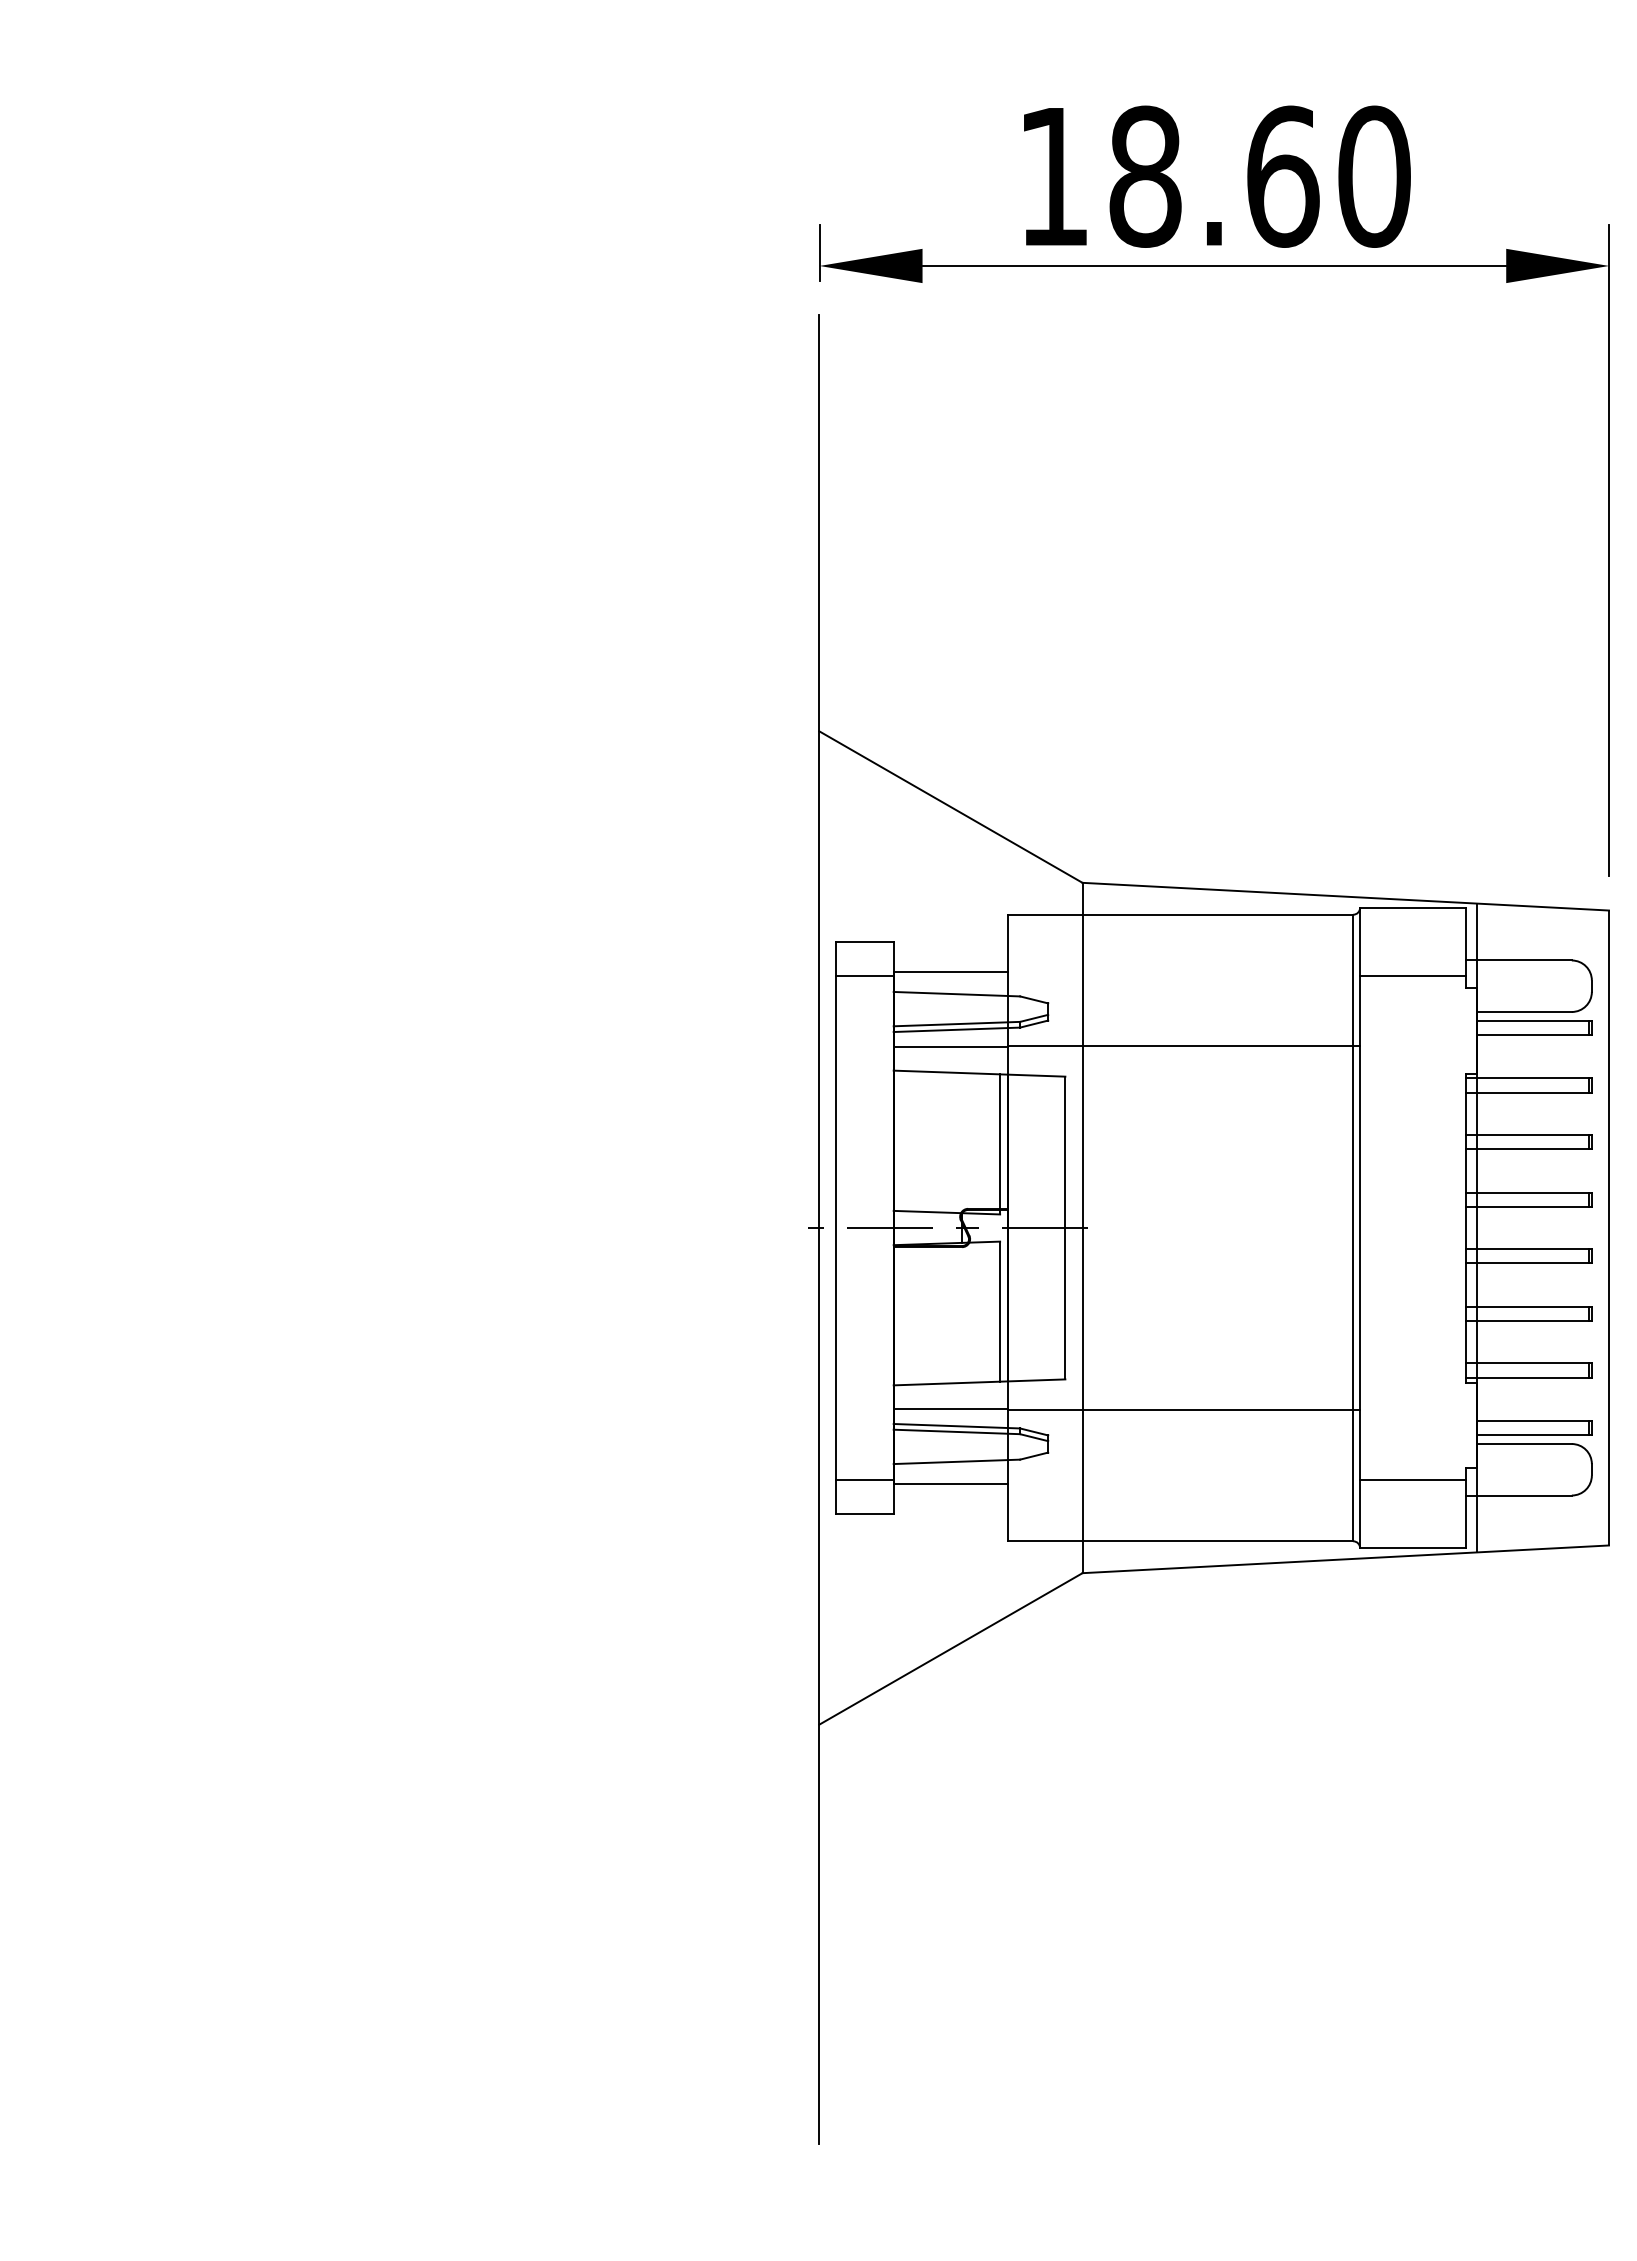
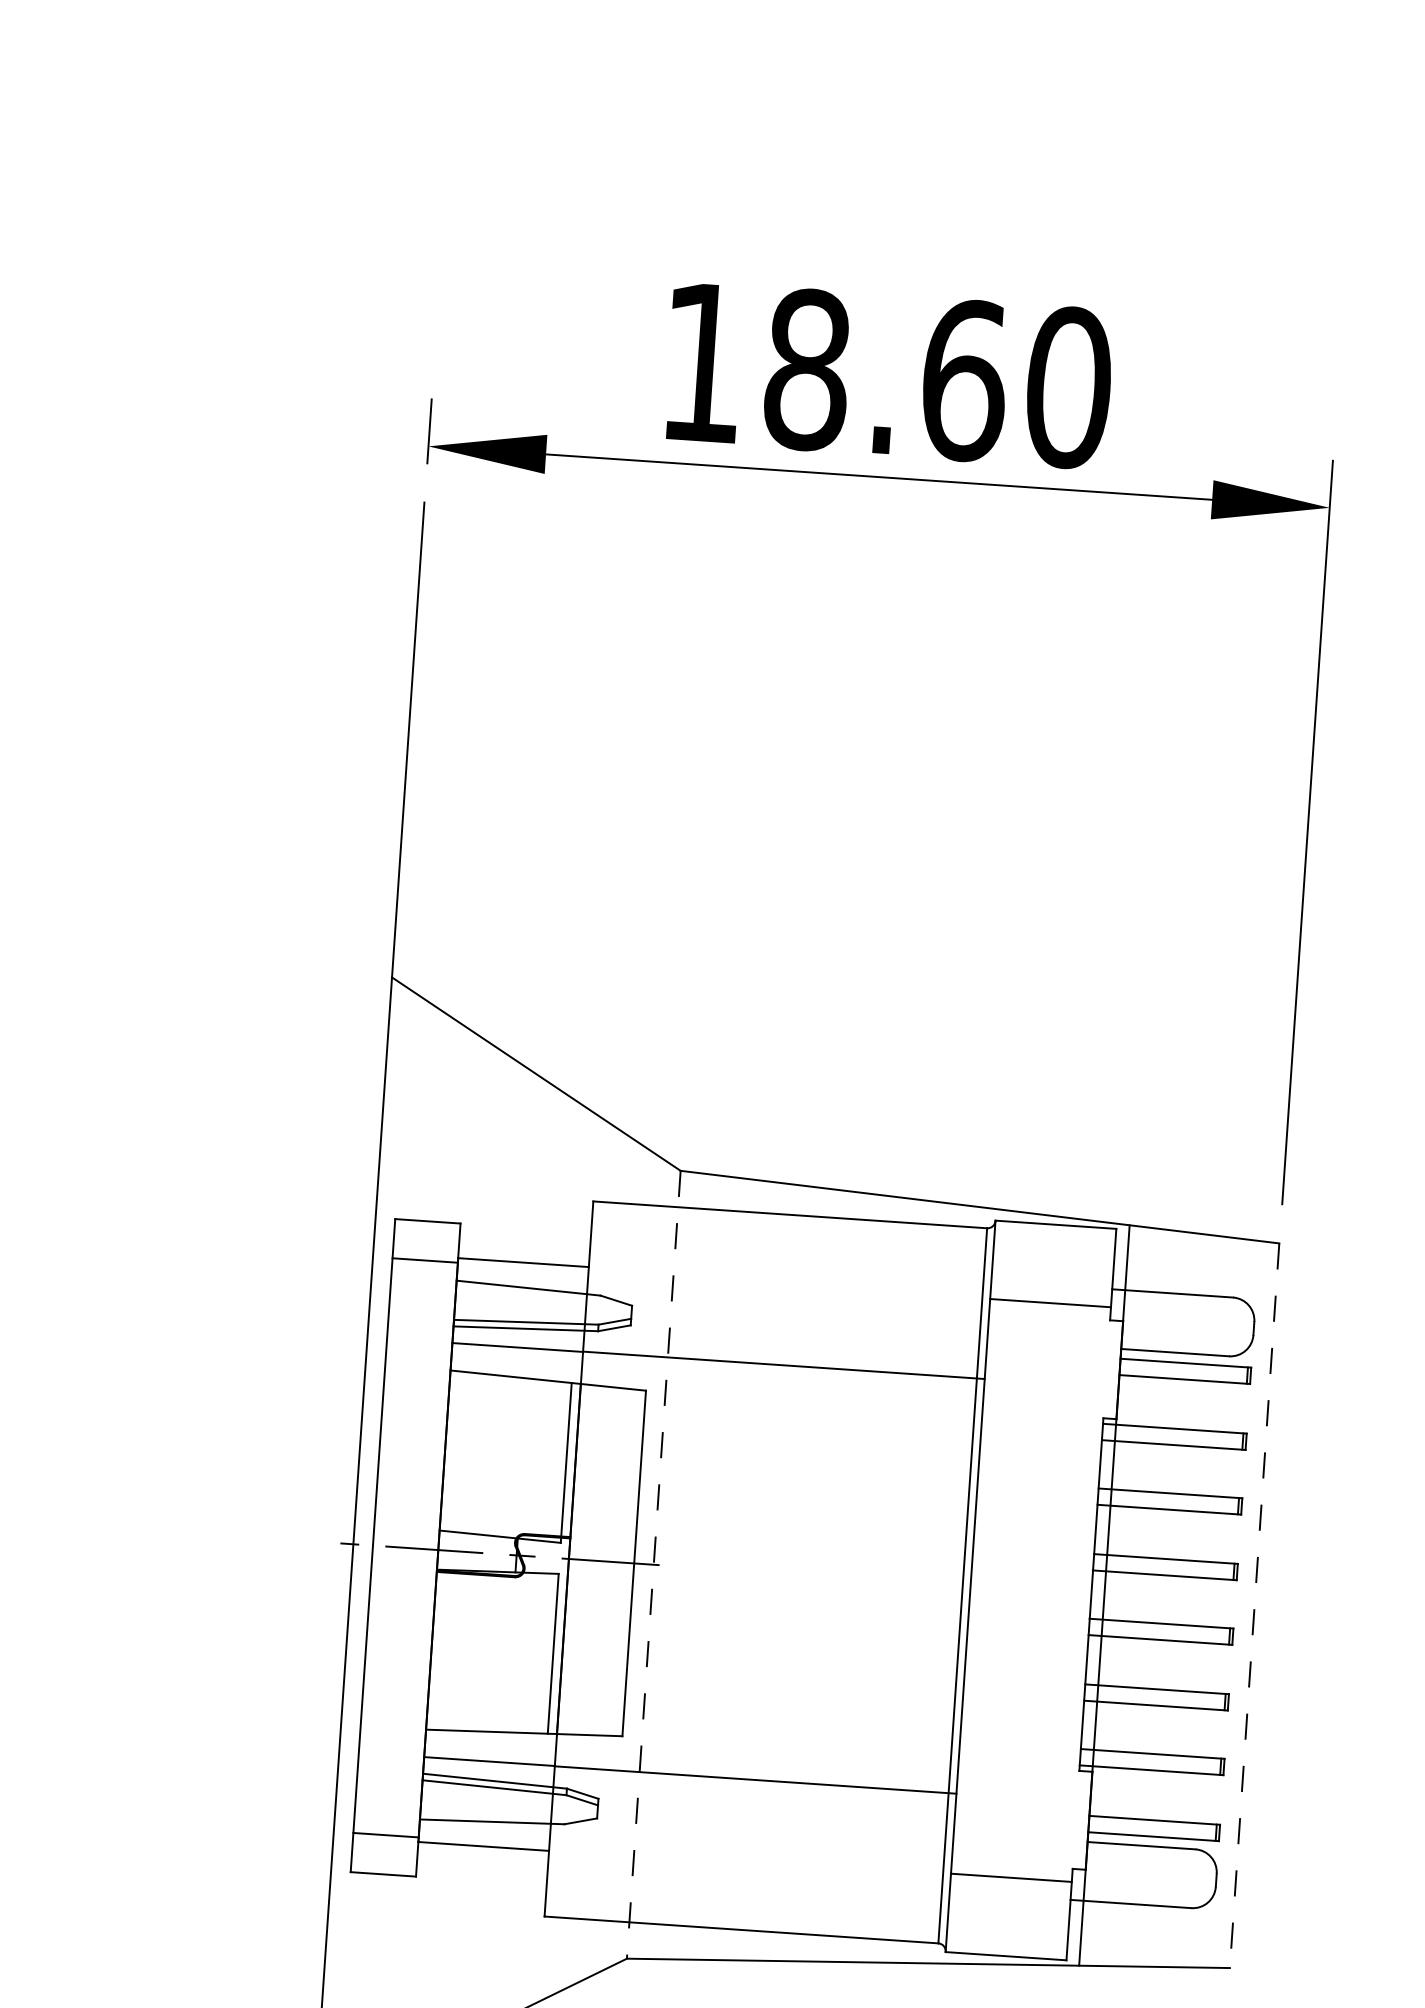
line: (1082, 1228) -> (653, 1565), solid -> dashed
line: (1608, 1228) -> (1254, 1606), solid -> dashed

